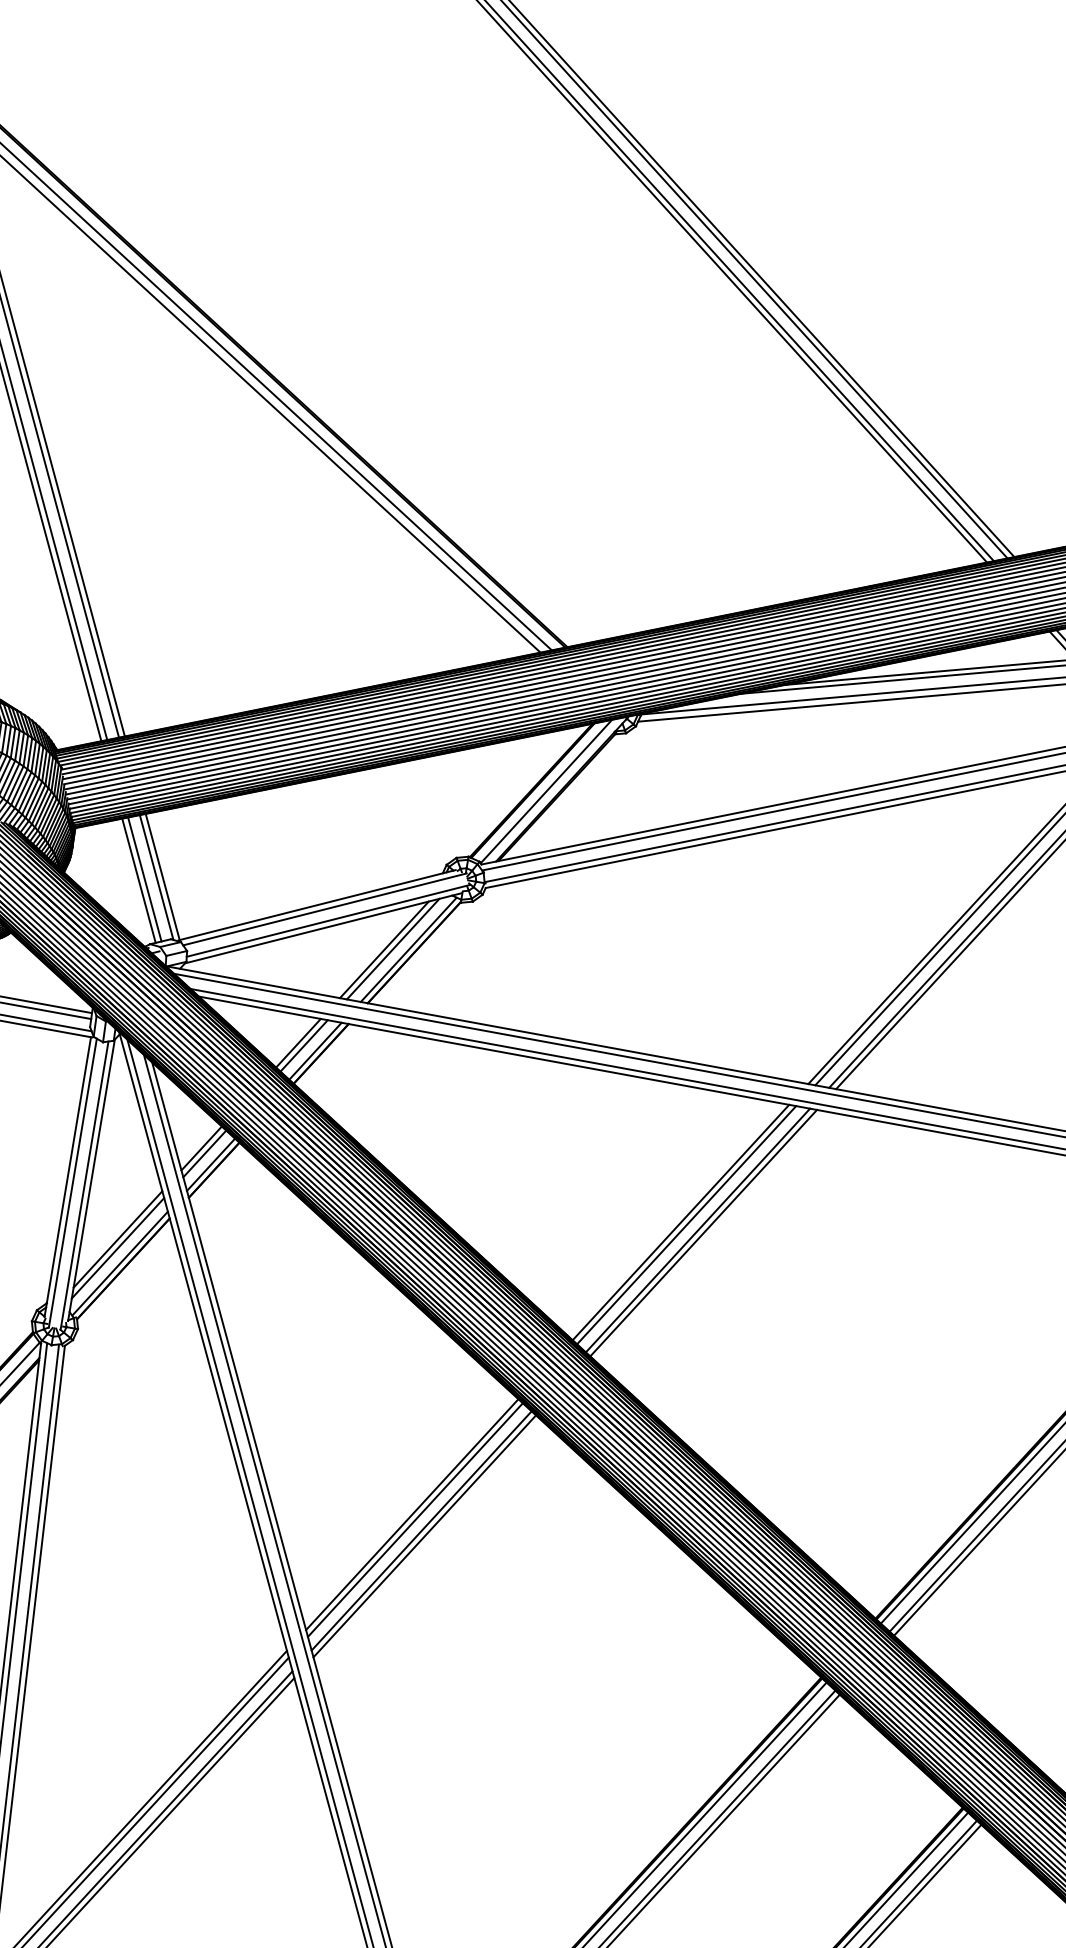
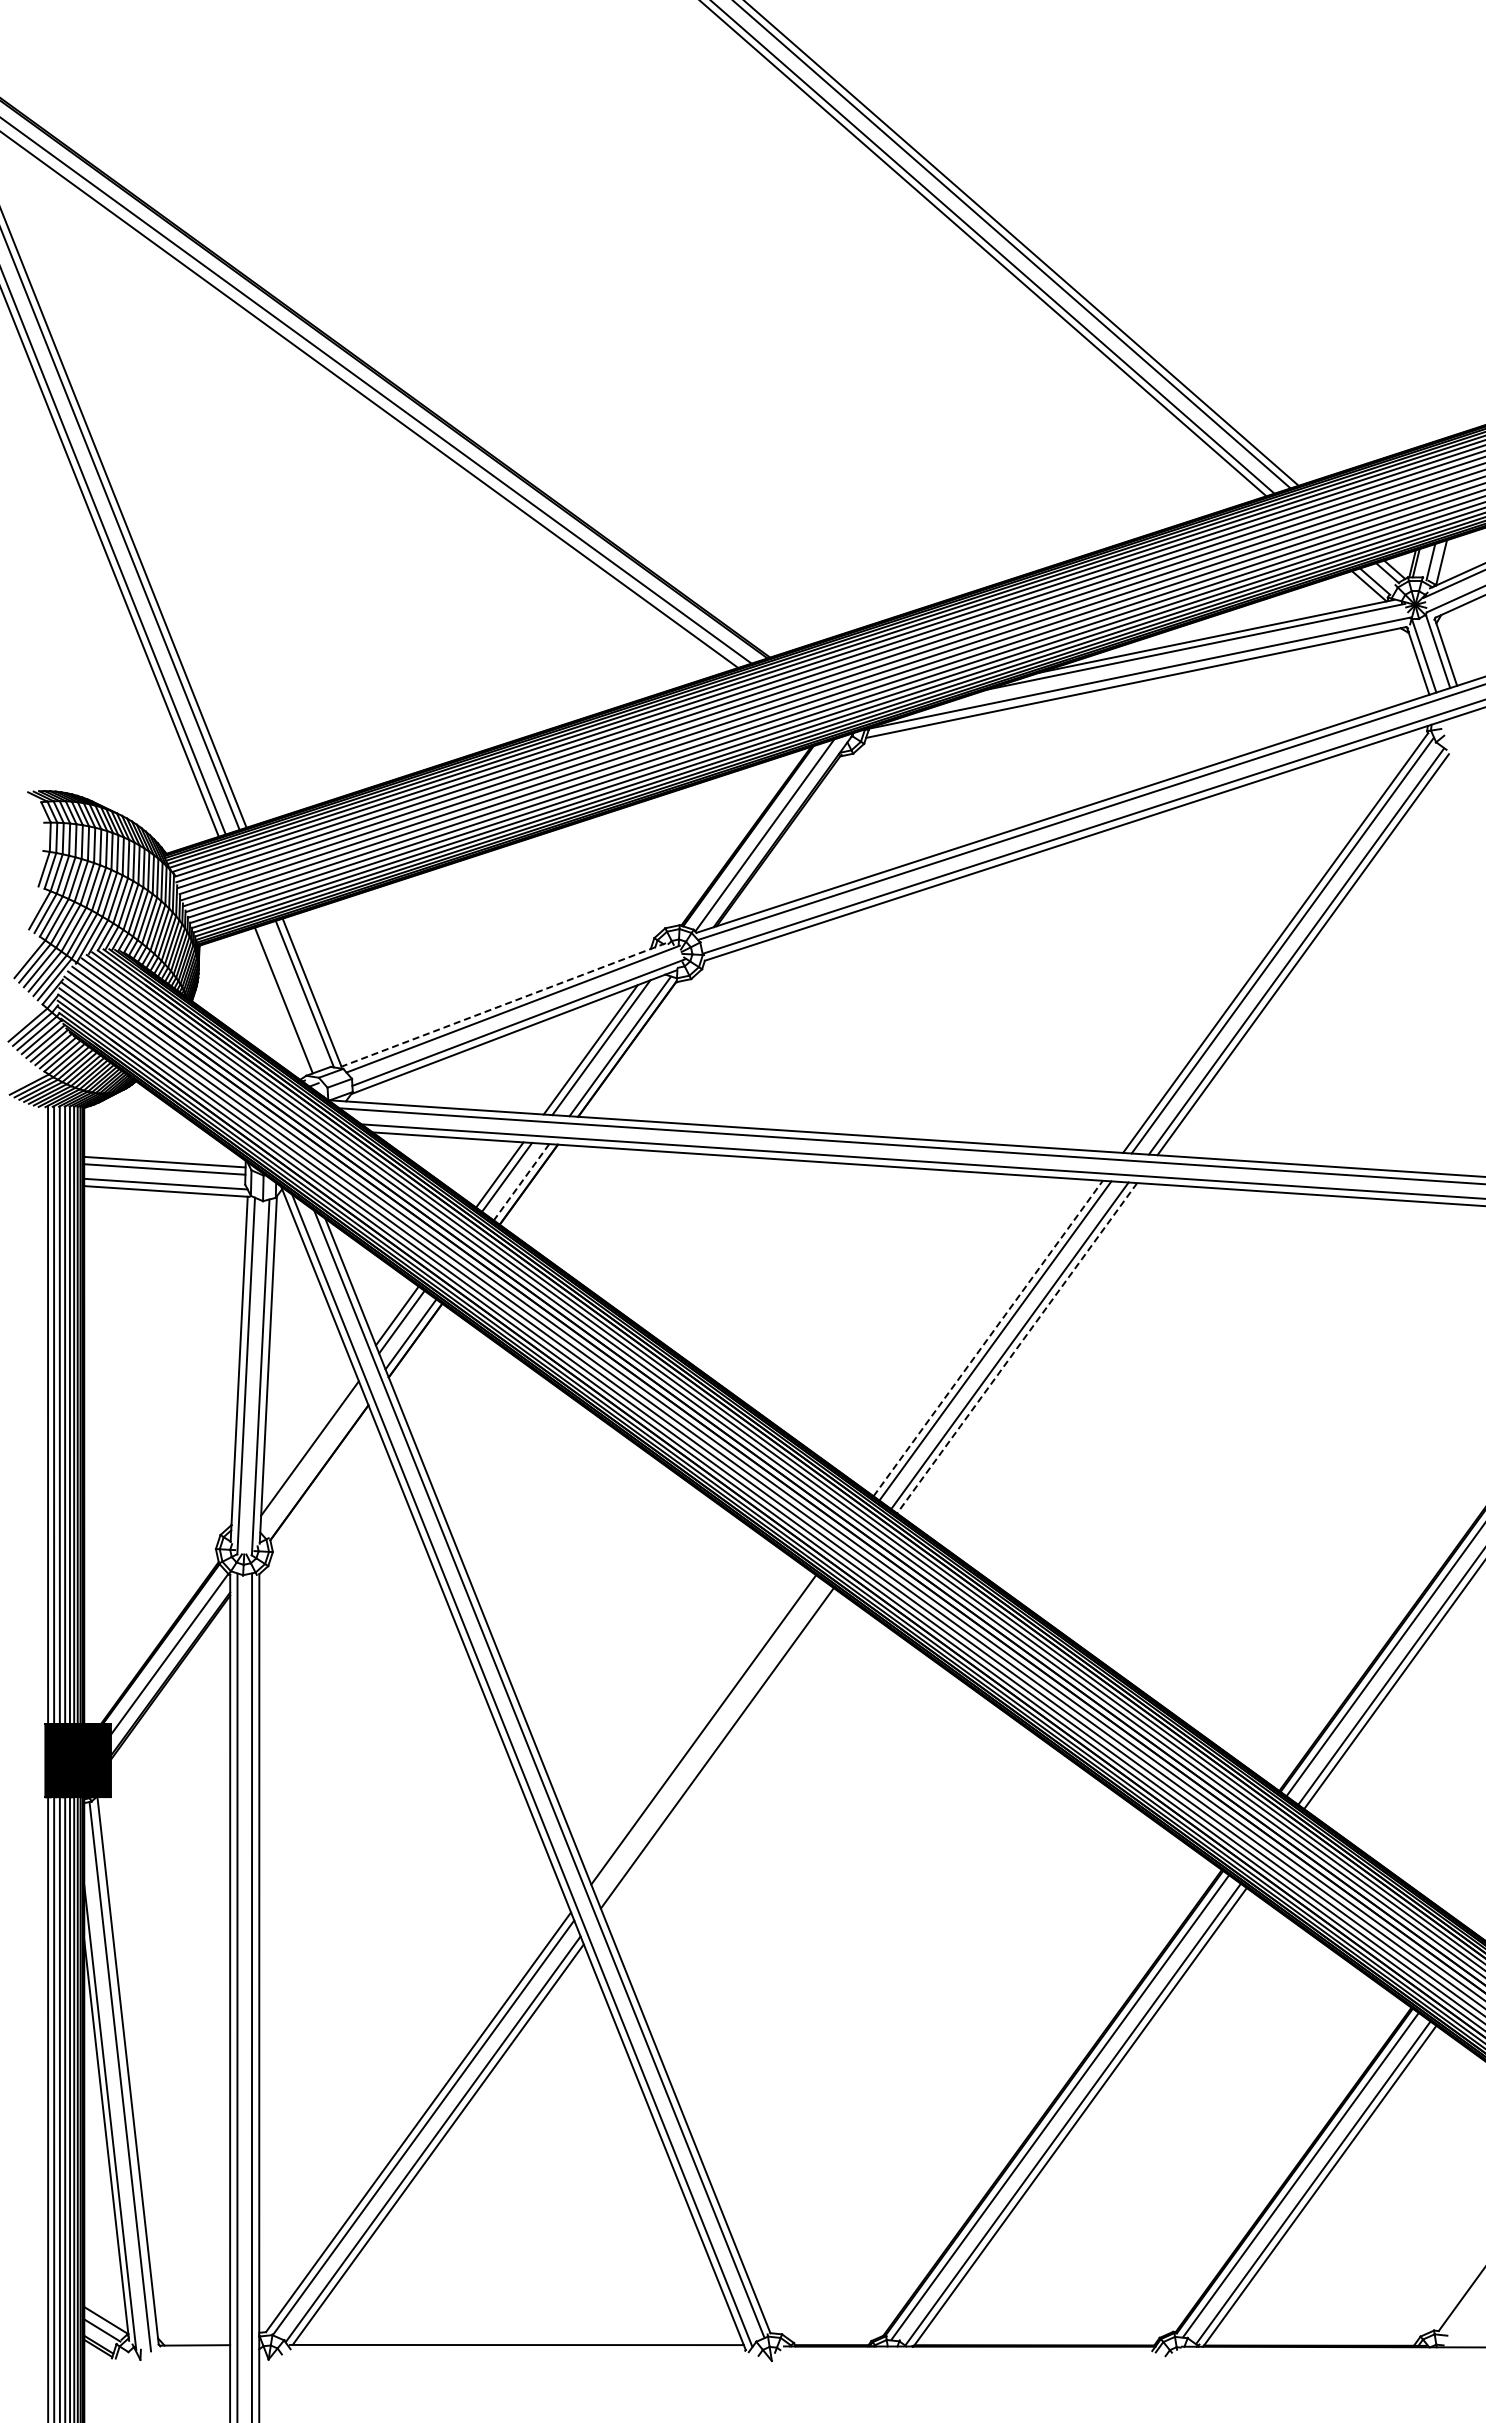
line: (144, 878) -> (290, 997), removed
line: (316, 905) -> (502, 1005), solid -> dashed
line: (315, 1051) -> (521, 1182), solid -> dashed
line: (681, 1222) -> (988, 1338), solid -> dashed
line: (703, 1233) -> (1016, 1348), solid -> dashed
line: (117, 1239) -> (308, 1437), removed
line: (119, 1263) -> (314, 1466), removed
line: (415, 1519) -> (708, 1735), removed
line: (424, 1536) -> (721, 1754), removed

